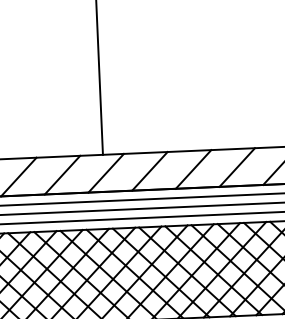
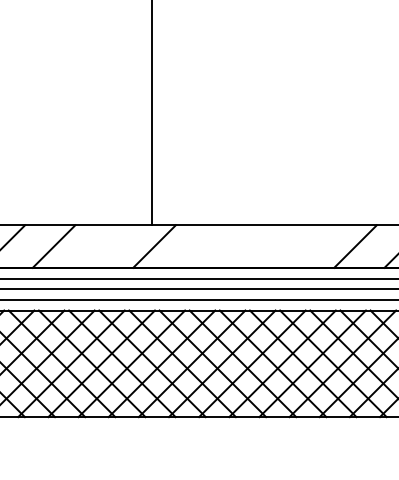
line: (237, 167) -> (305, 246), removed
line: (193, 169) -> (254, 246), removed
line: (149, 171) -> (204, 246), removed
line: (62, 175) -> (104, 246), removed

